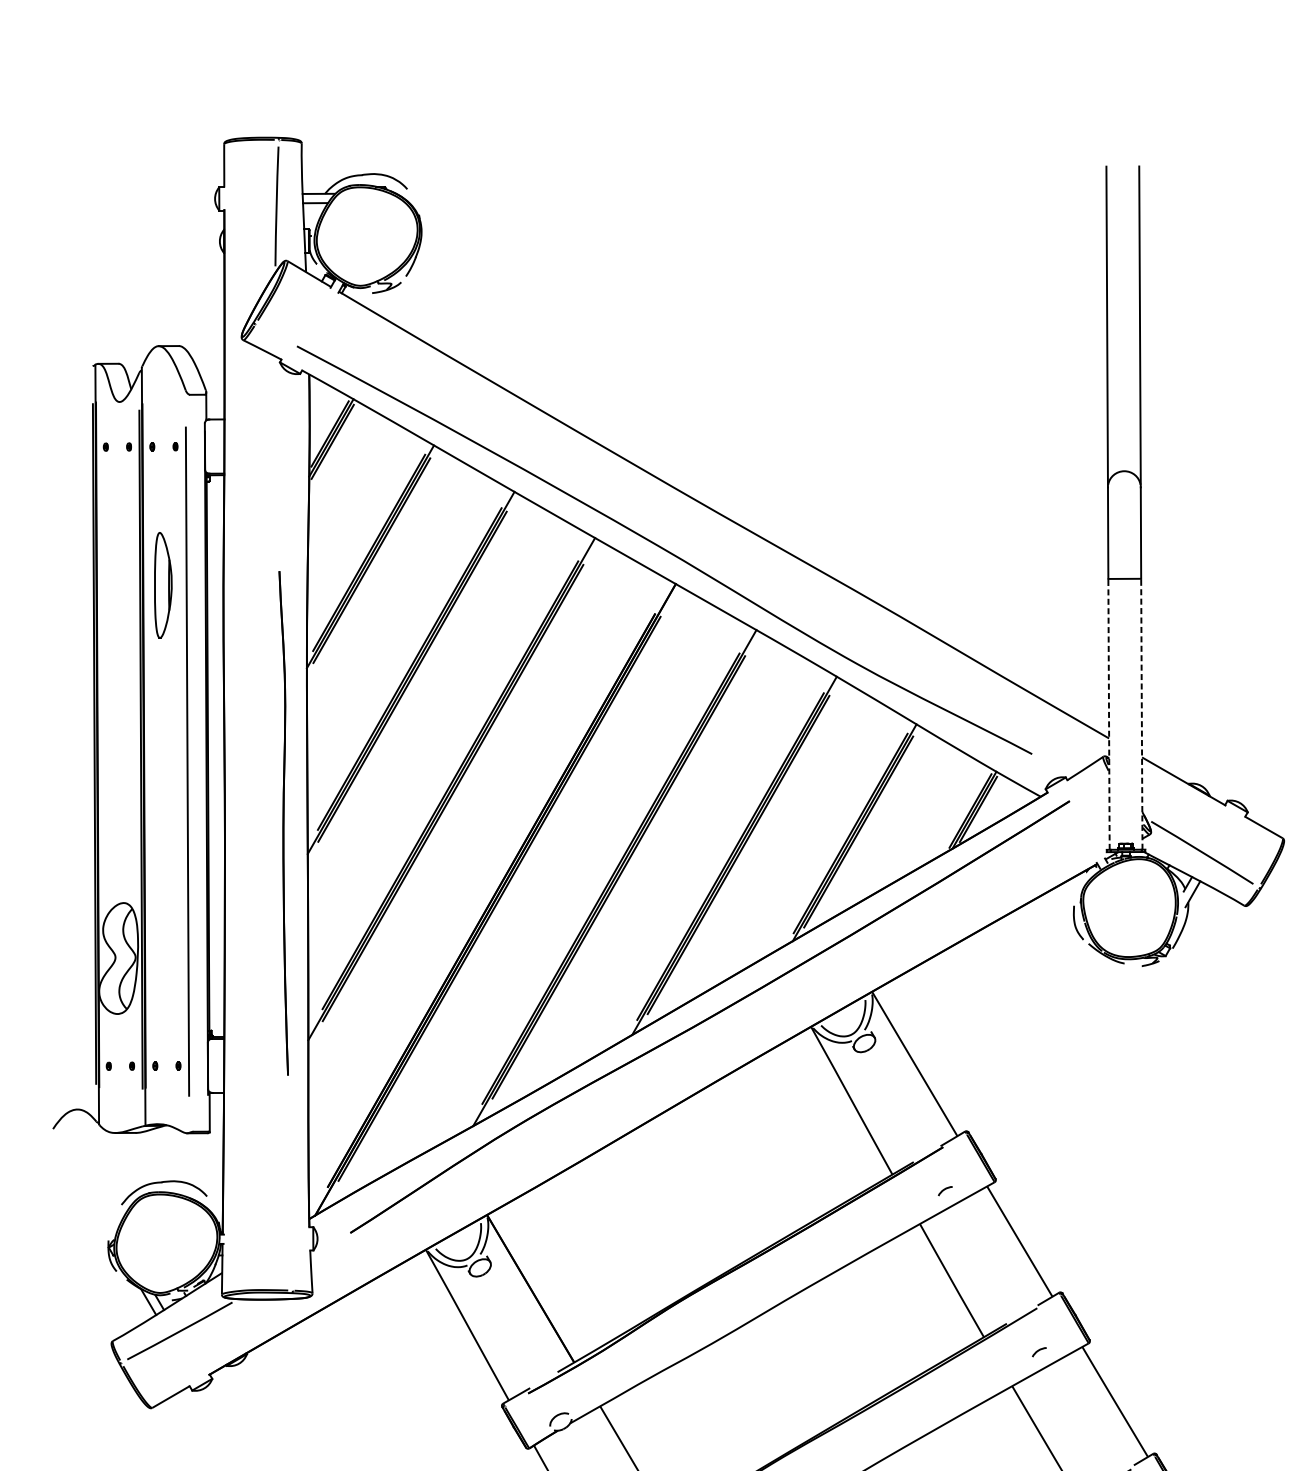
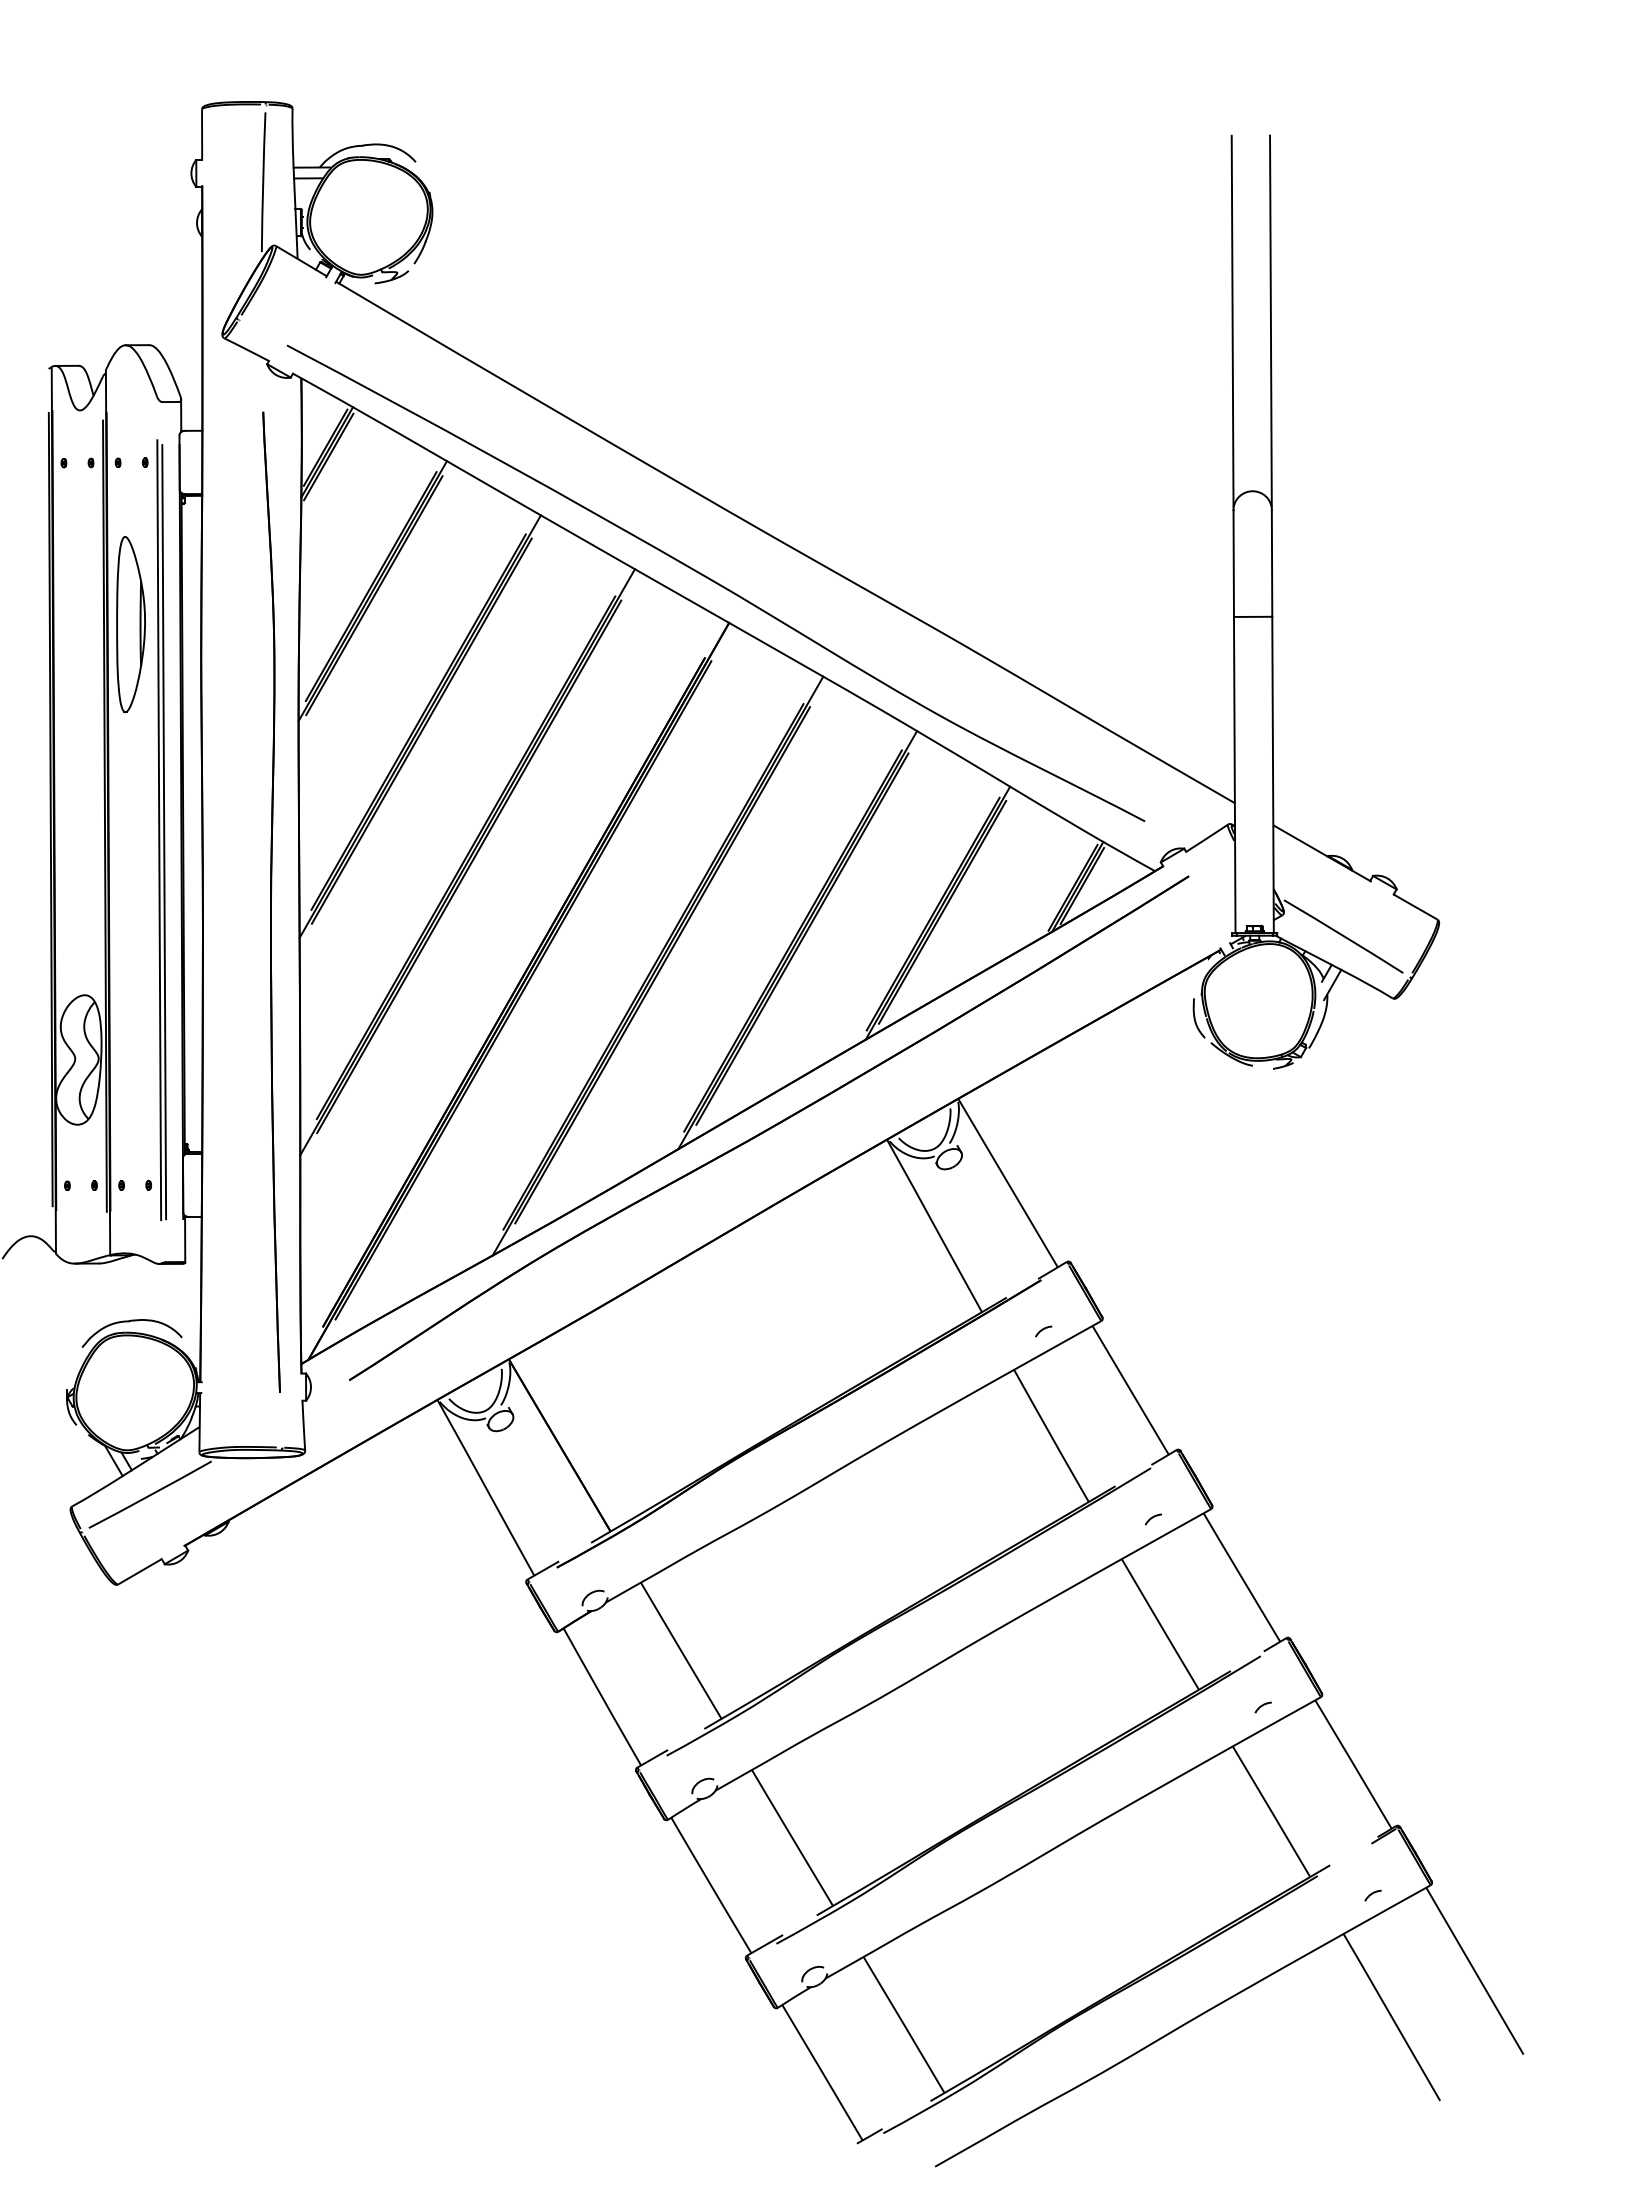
part: (162, 585) -> (130, 624), size x1.43
line: (1108, 713) -> (1234, 774), dashed -> solid
line: (1142, 713) -> (1273, 774), dashed -> solid
line: (192, 763) -> (164, 832), added
part: (283, 822) -> (271, 901), size x1.67

